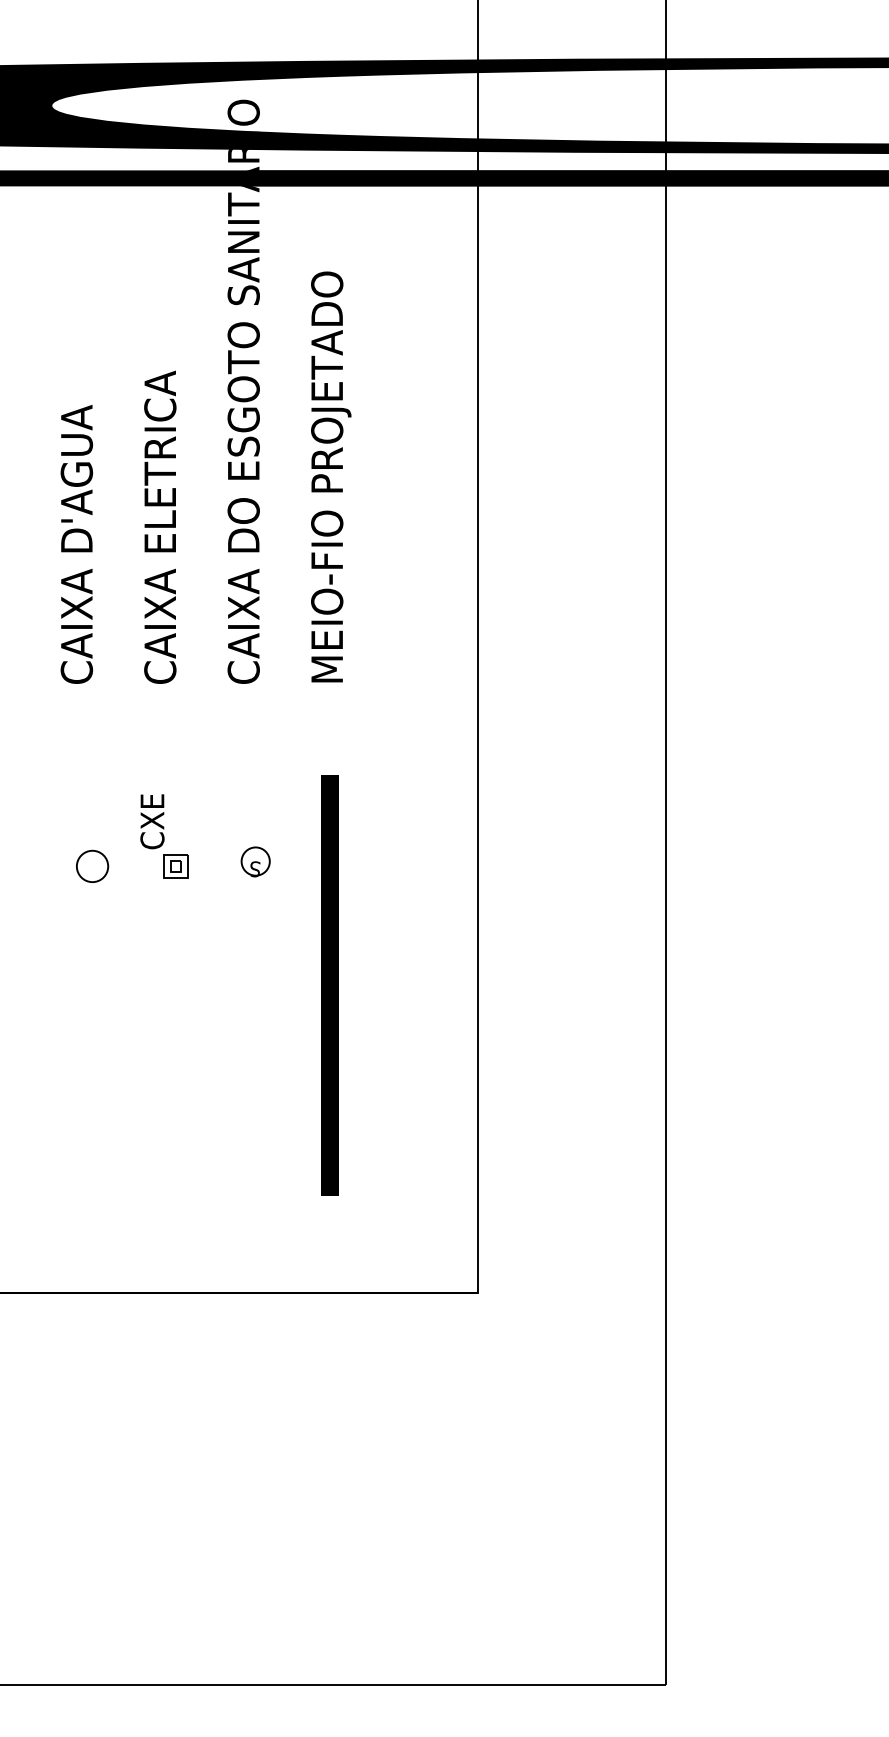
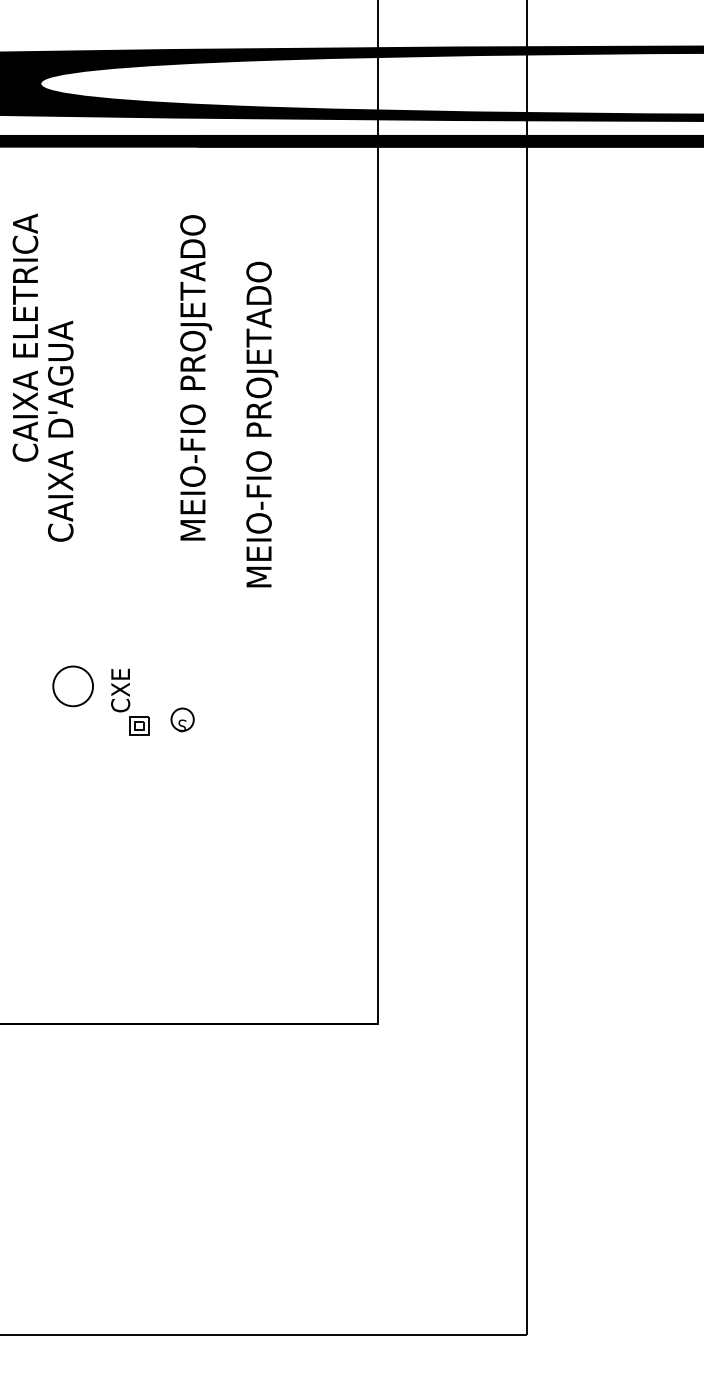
text: (247, 391) -> (195, 310), CAIXA DO ESGOTO SANITÁRIO -> MEIO-FIO PROJETADO
text: (331, 476) -> (262, 424), moved
text: (160, 526) -> (25, 337), moved
part: (164, 836) -> (130, 702), moved
part: (255, 861) -> (182, 719), moved
circle: (92, 866) -> (73, 686), size x1.6
line: (329, 985) -> (260, 780), removed

